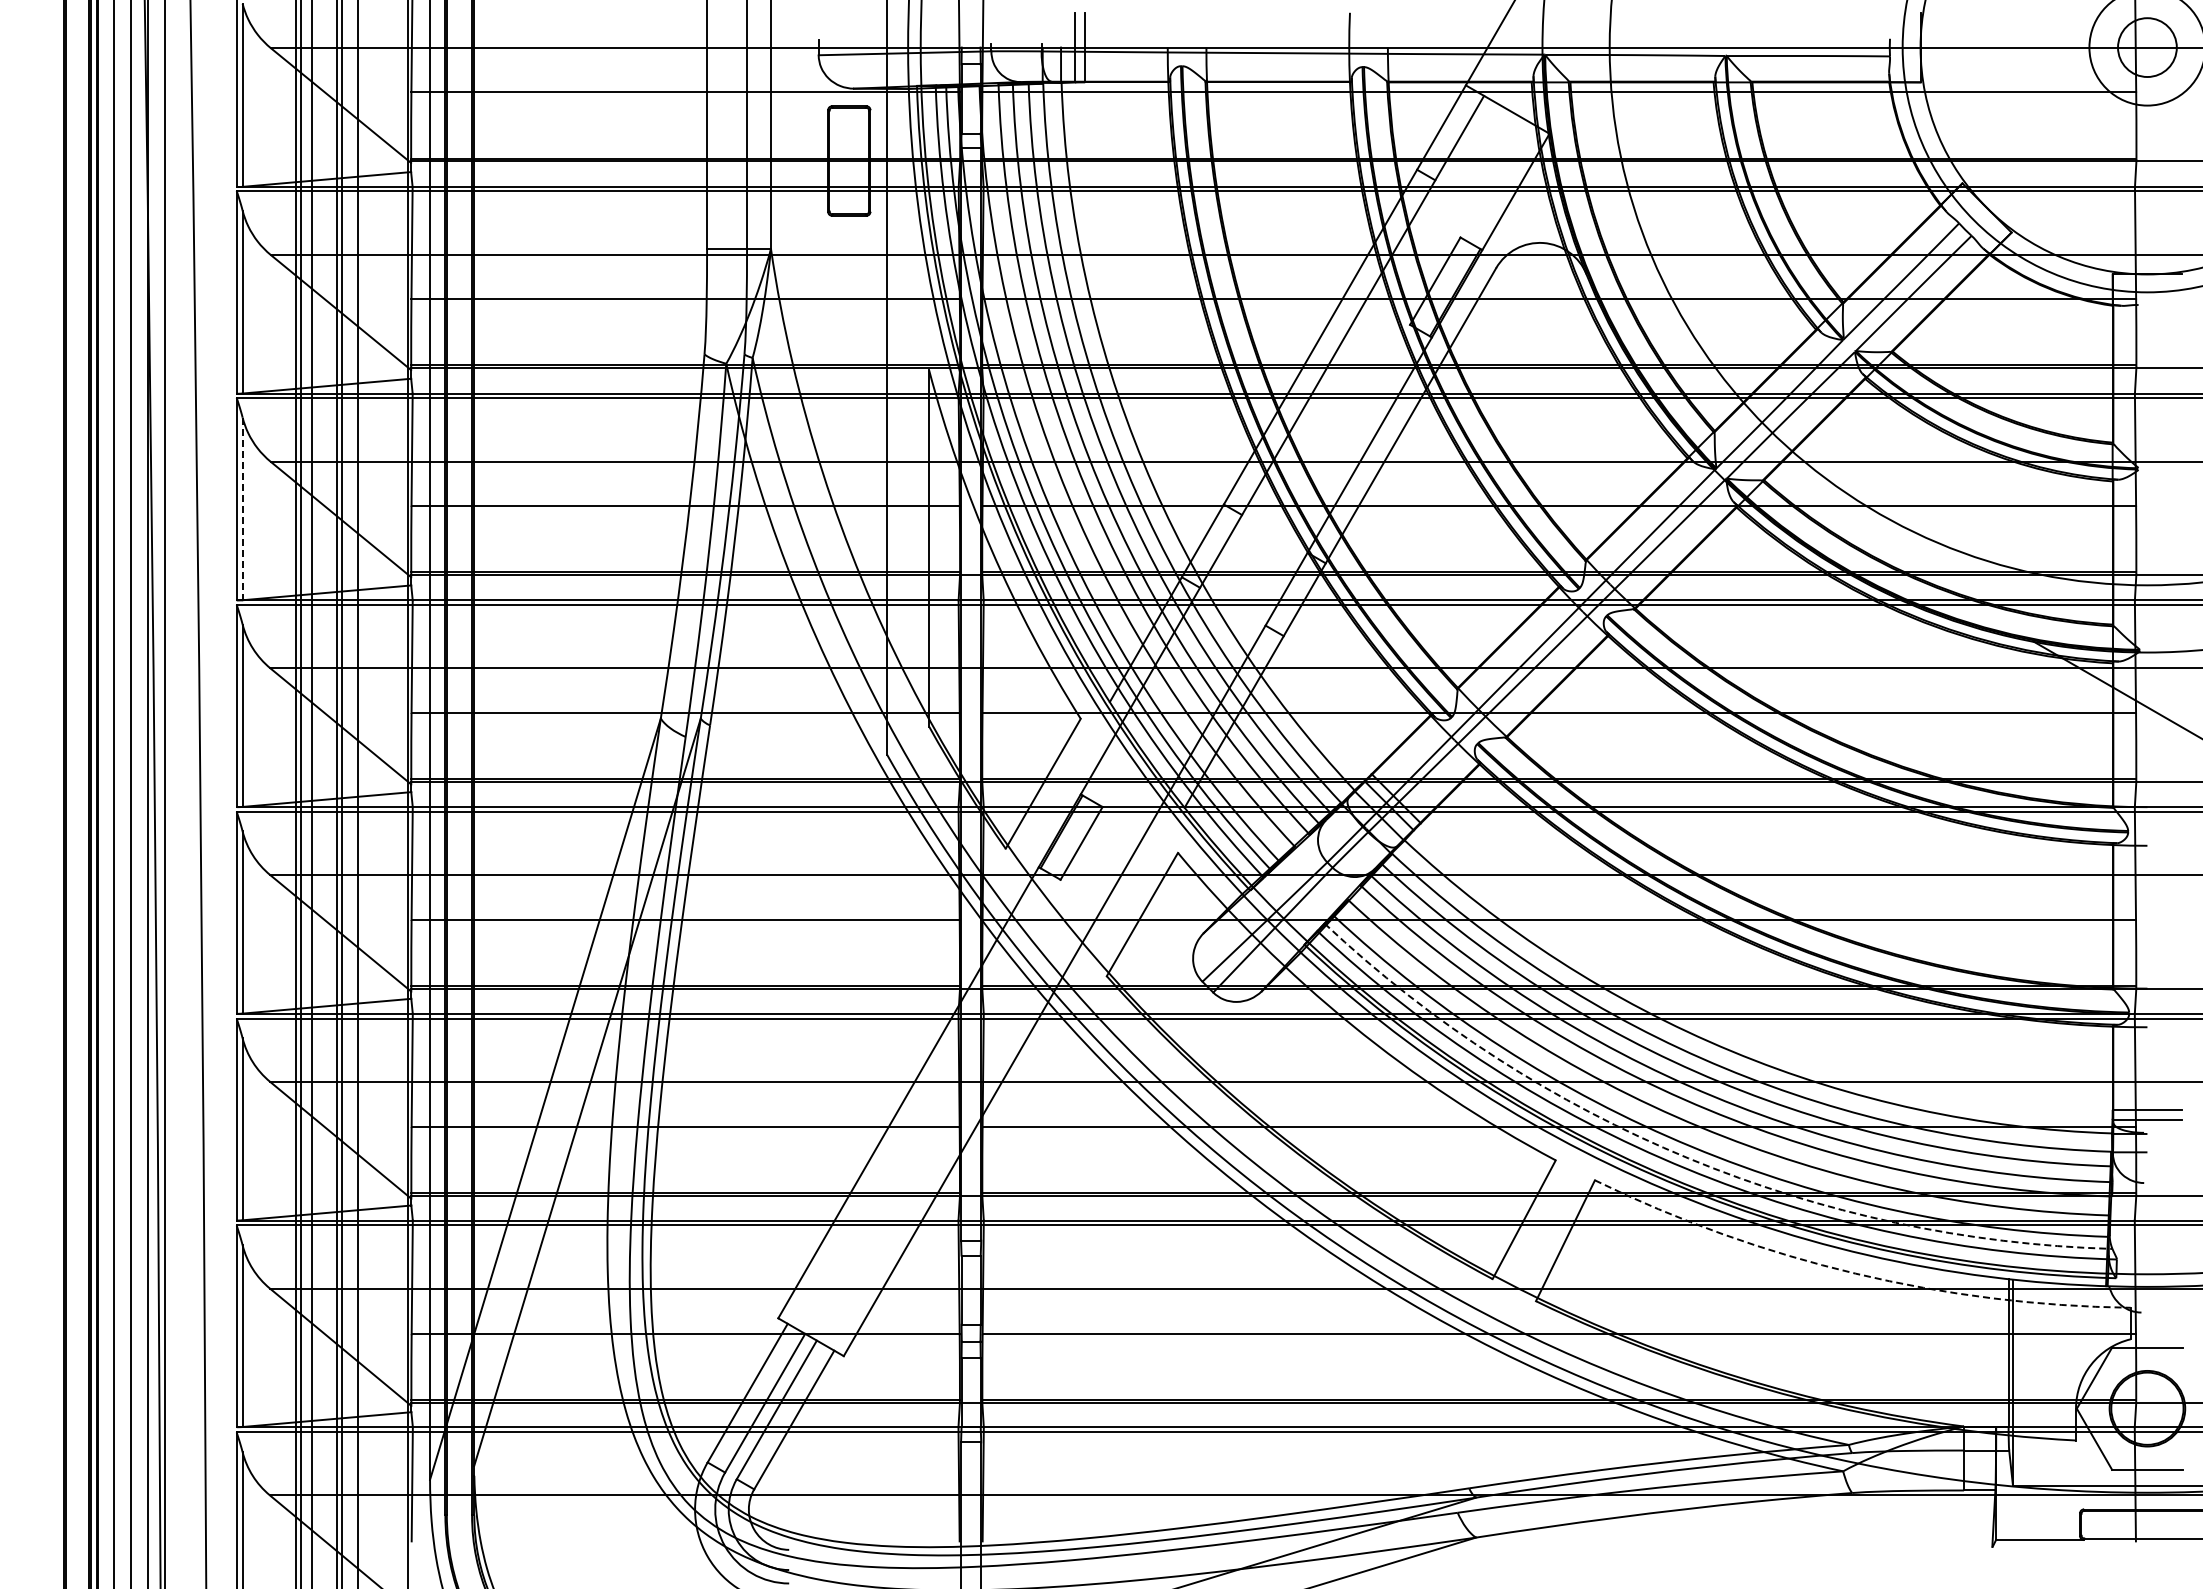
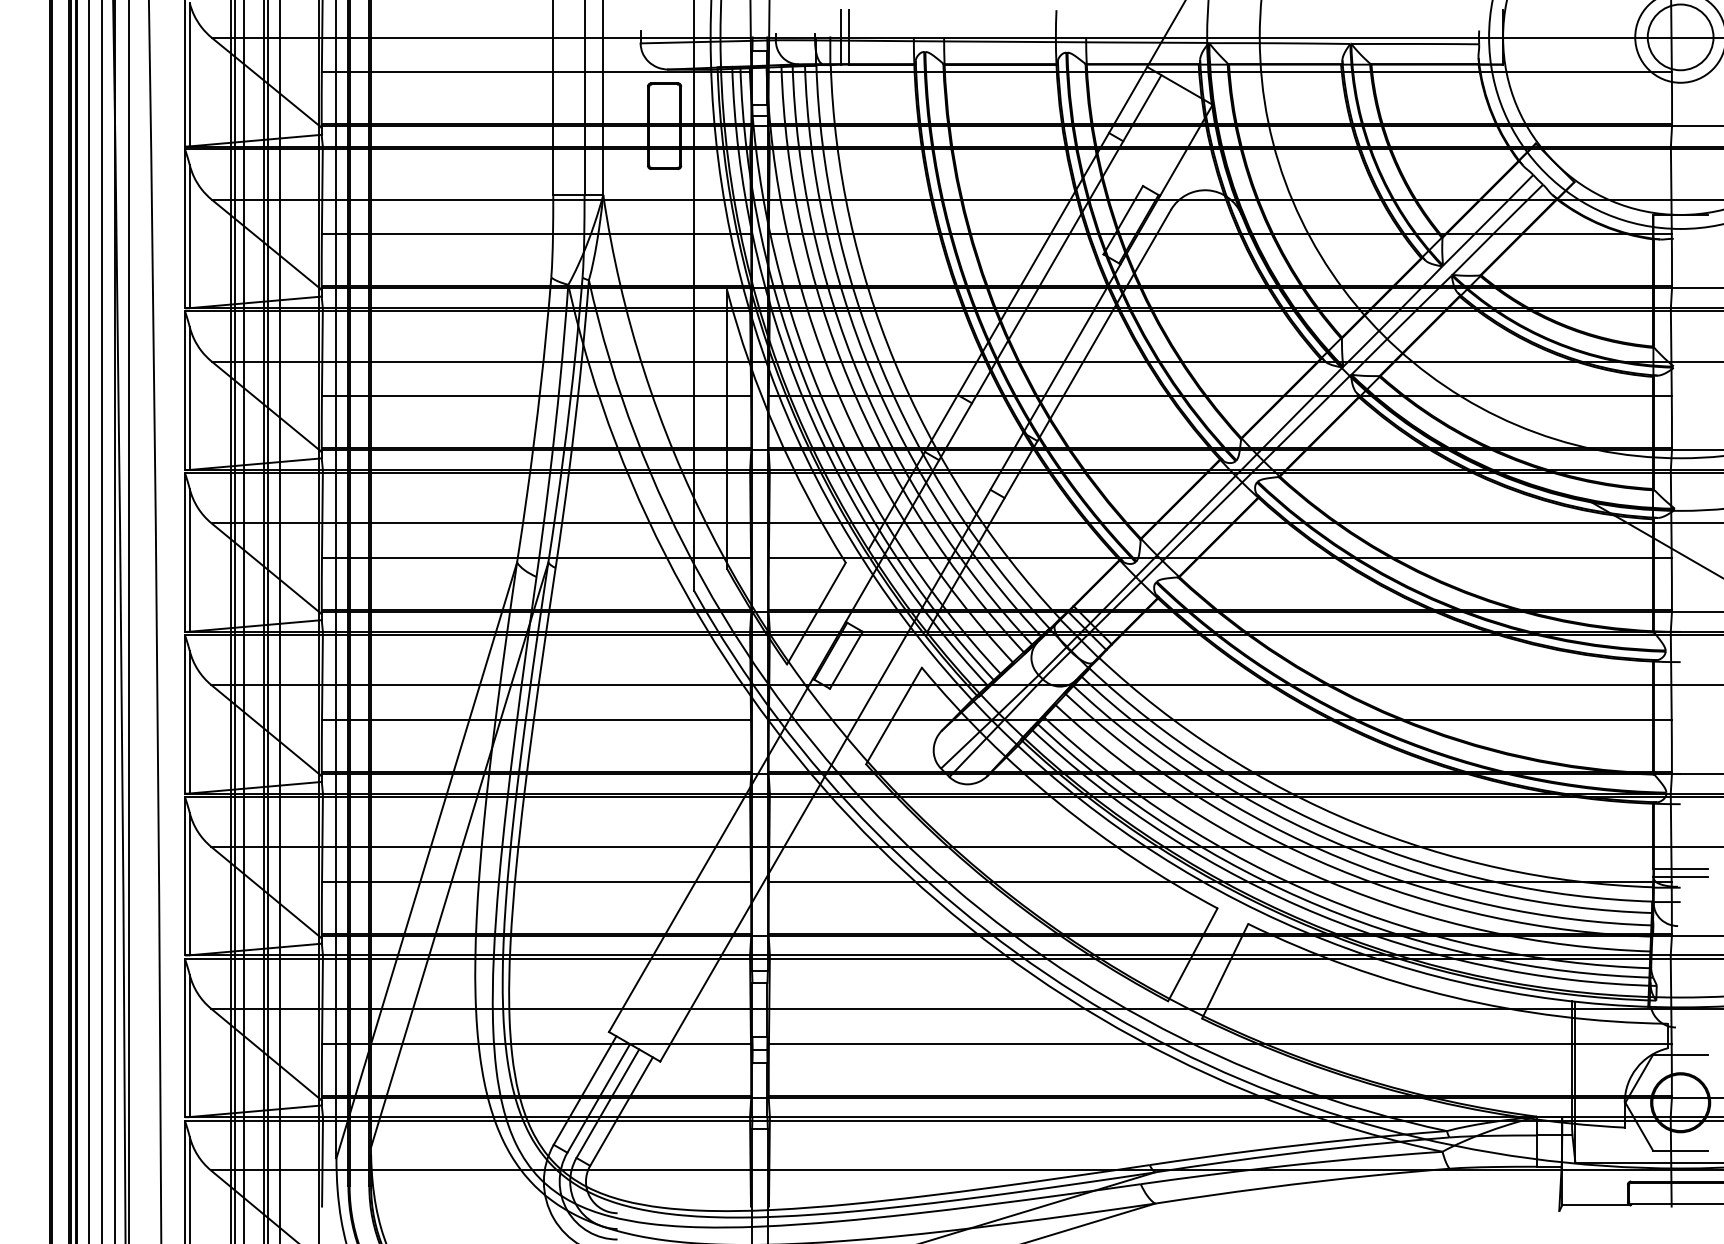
circle: (2147, 47) -> (1680, 37), size x1.43
line: (242, 509) -> (189, 398), dashed -> solid
arc: (1688, 1158) -> (1321, 906), dashed -> solid
arc: (1855, 1273) -> (1452, 996), dashed -> solid

